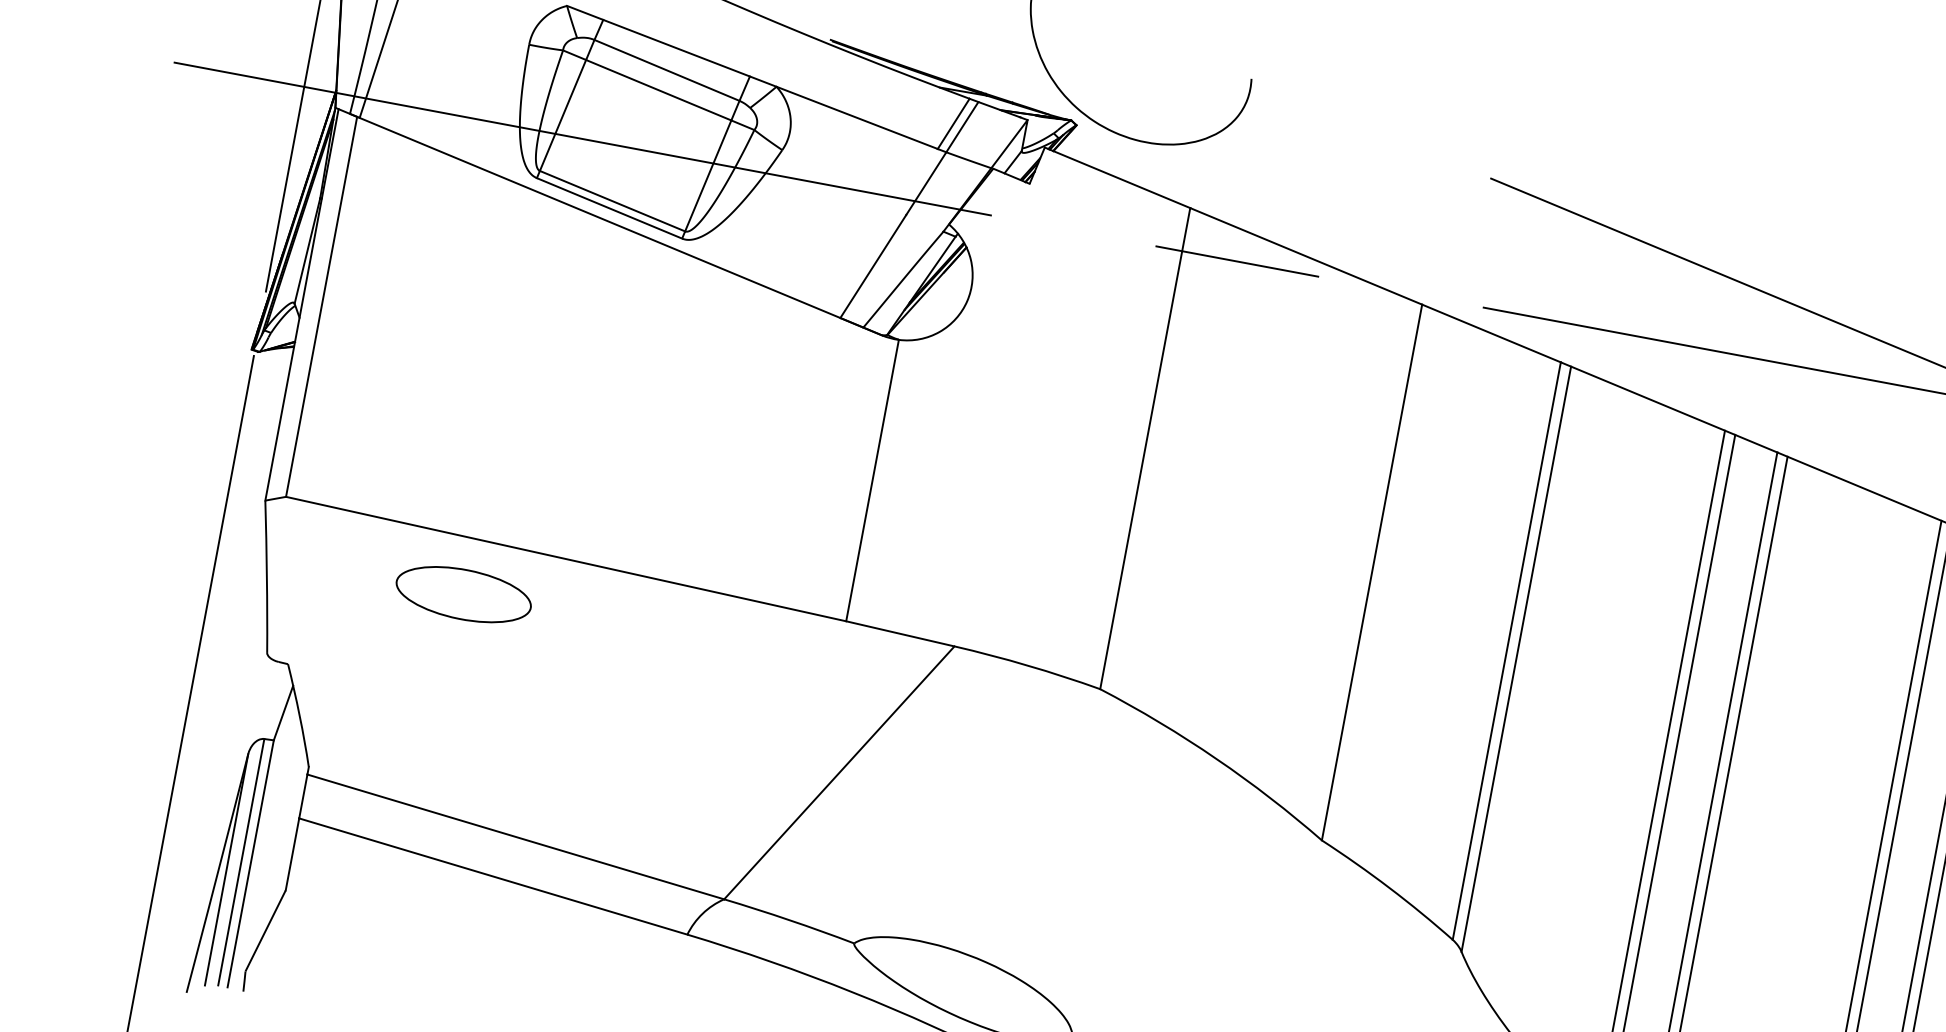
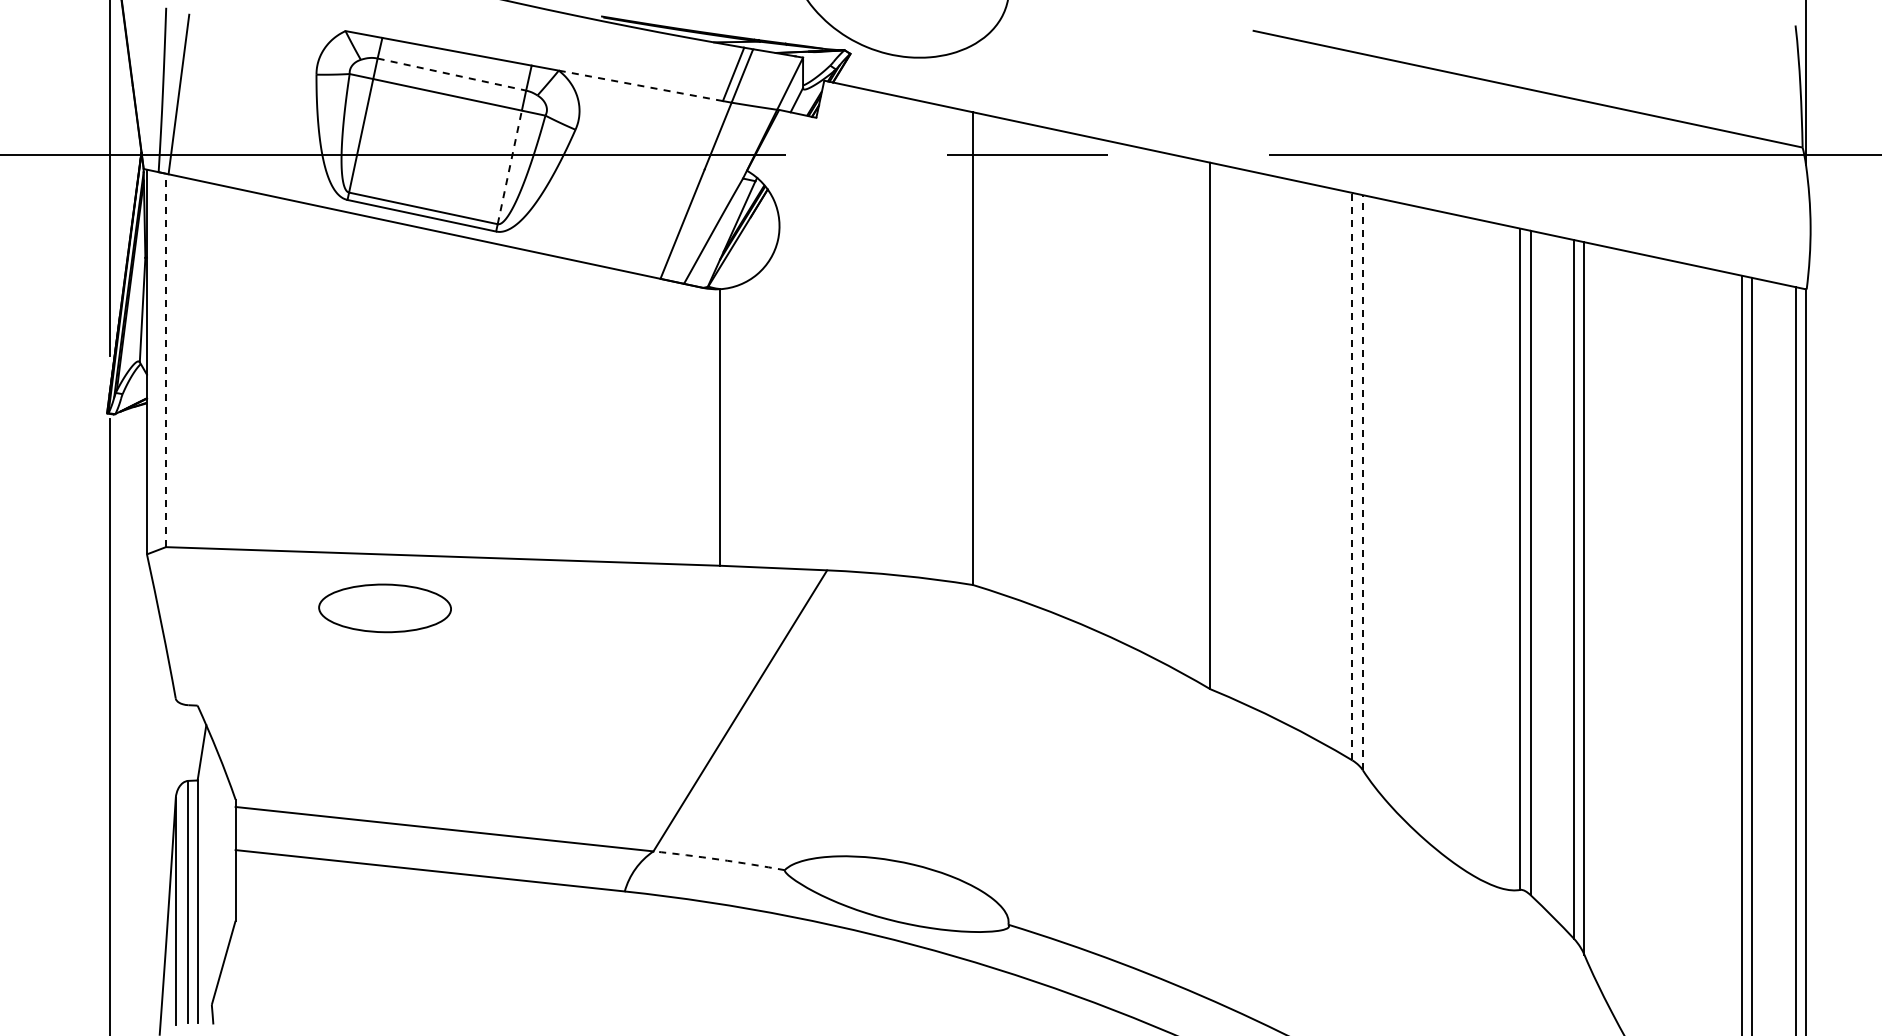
line: (666, 70) -> (451, 74), solid -> dashed
line: (856, 117) -> (640, 85), solid -> dashed
line: (708, 174) -> (509, 166), solid -> dashed
line: (321, 306) -> (165, 360), solid -> dashed
part: (463, 594) -> (384, 608), moved
line: (1506, 650) -> (1352, 476), solid -> dashed
line: (1515, 658) -> (1362, 482), solid -> dashed
arc: (789, 920) -> (719, 859), solid -> dashed

